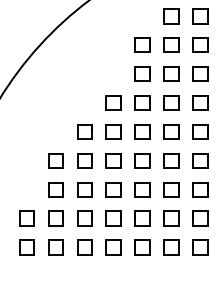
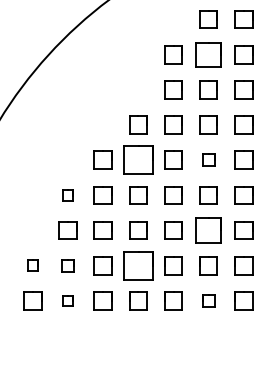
part: (171, 44) -> (208, 53), size x1.4
part: (113, 131) -> (138, 159), size x1.6
part: (171, 131) -> (208, 159), size x0.7
part: (55, 160) -> (67, 195), size x0.6
part: (171, 189) -> (208, 230), size x1.4
part: (26, 218) -> (32, 265), size x0.6
part: (55, 218) -> (67, 265), size x0.7
part: (113, 218) -> (138, 265), size x1.6
part: (55, 247) -> (67, 300), size x0.6
part: (171, 247) -> (208, 300), size x0.7

